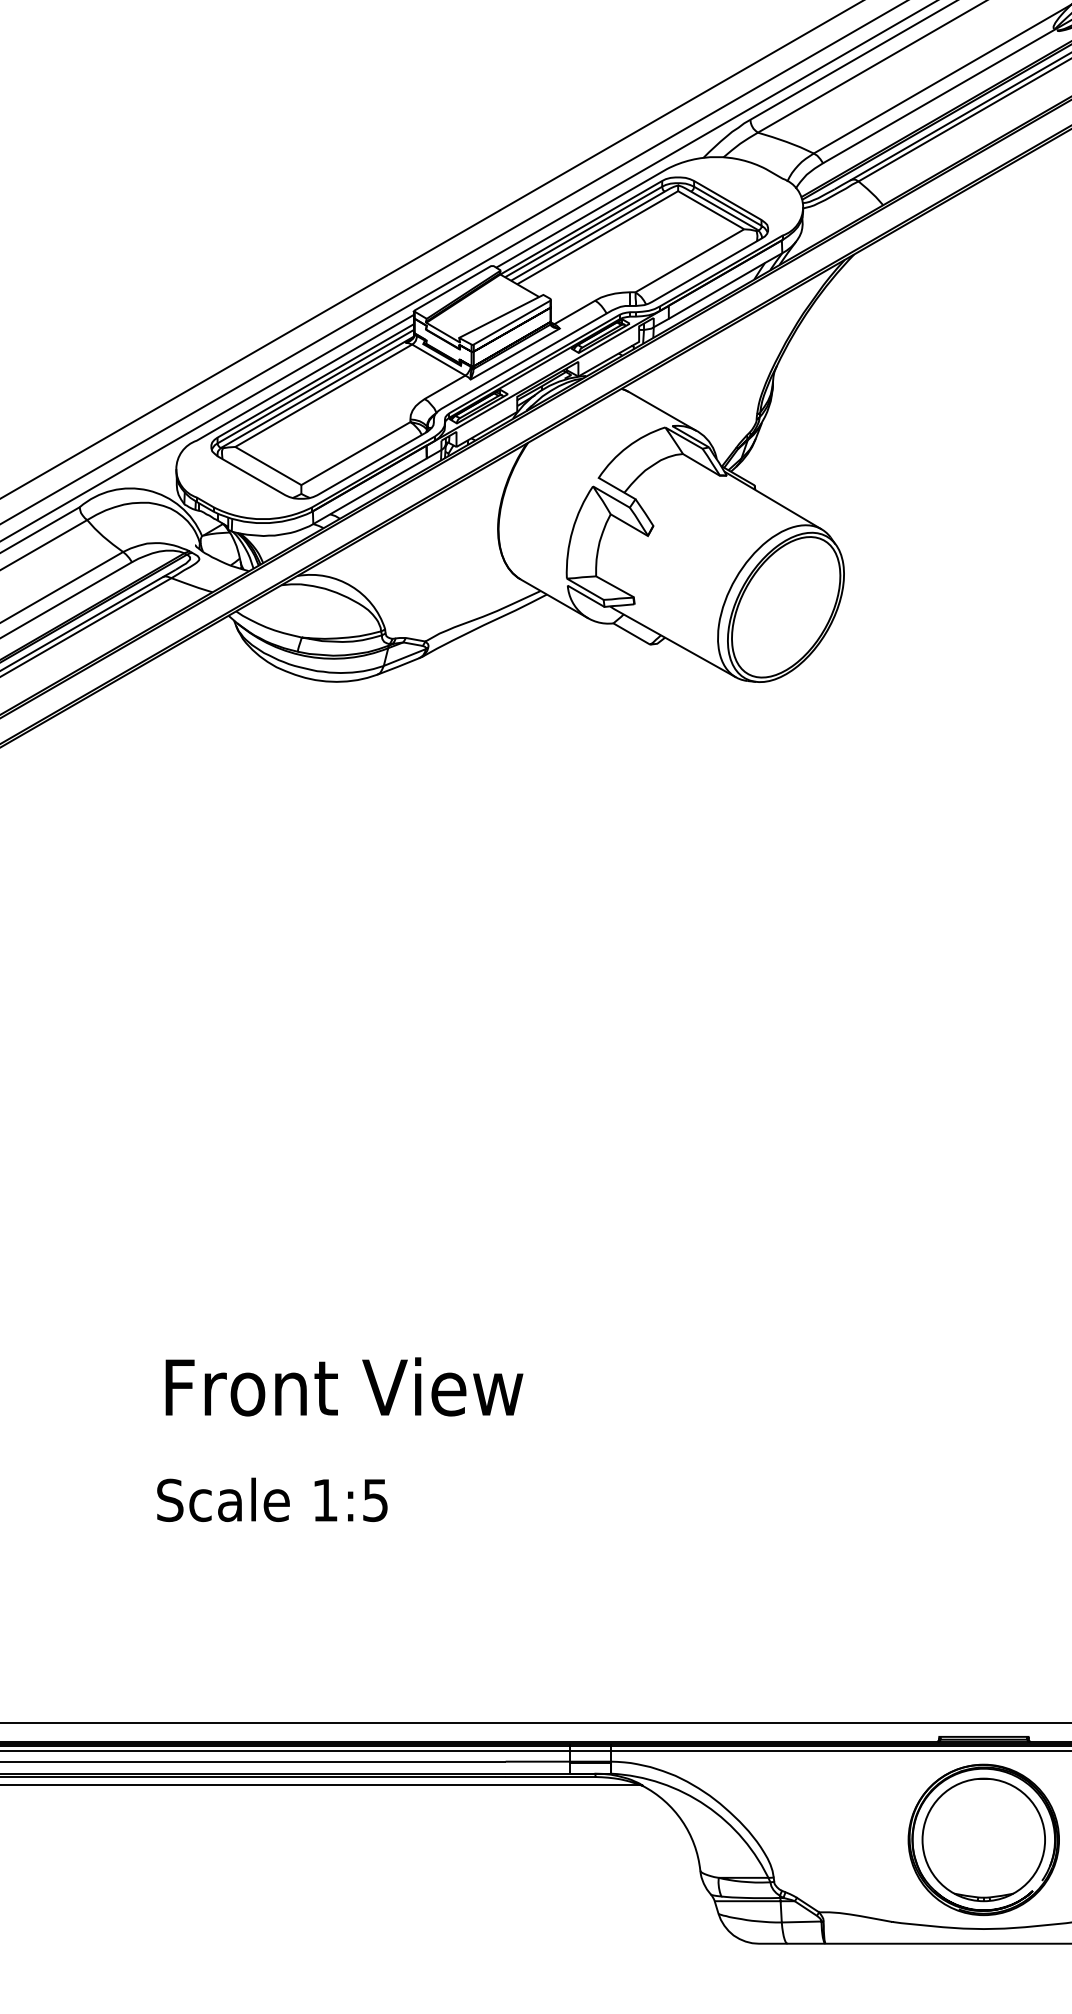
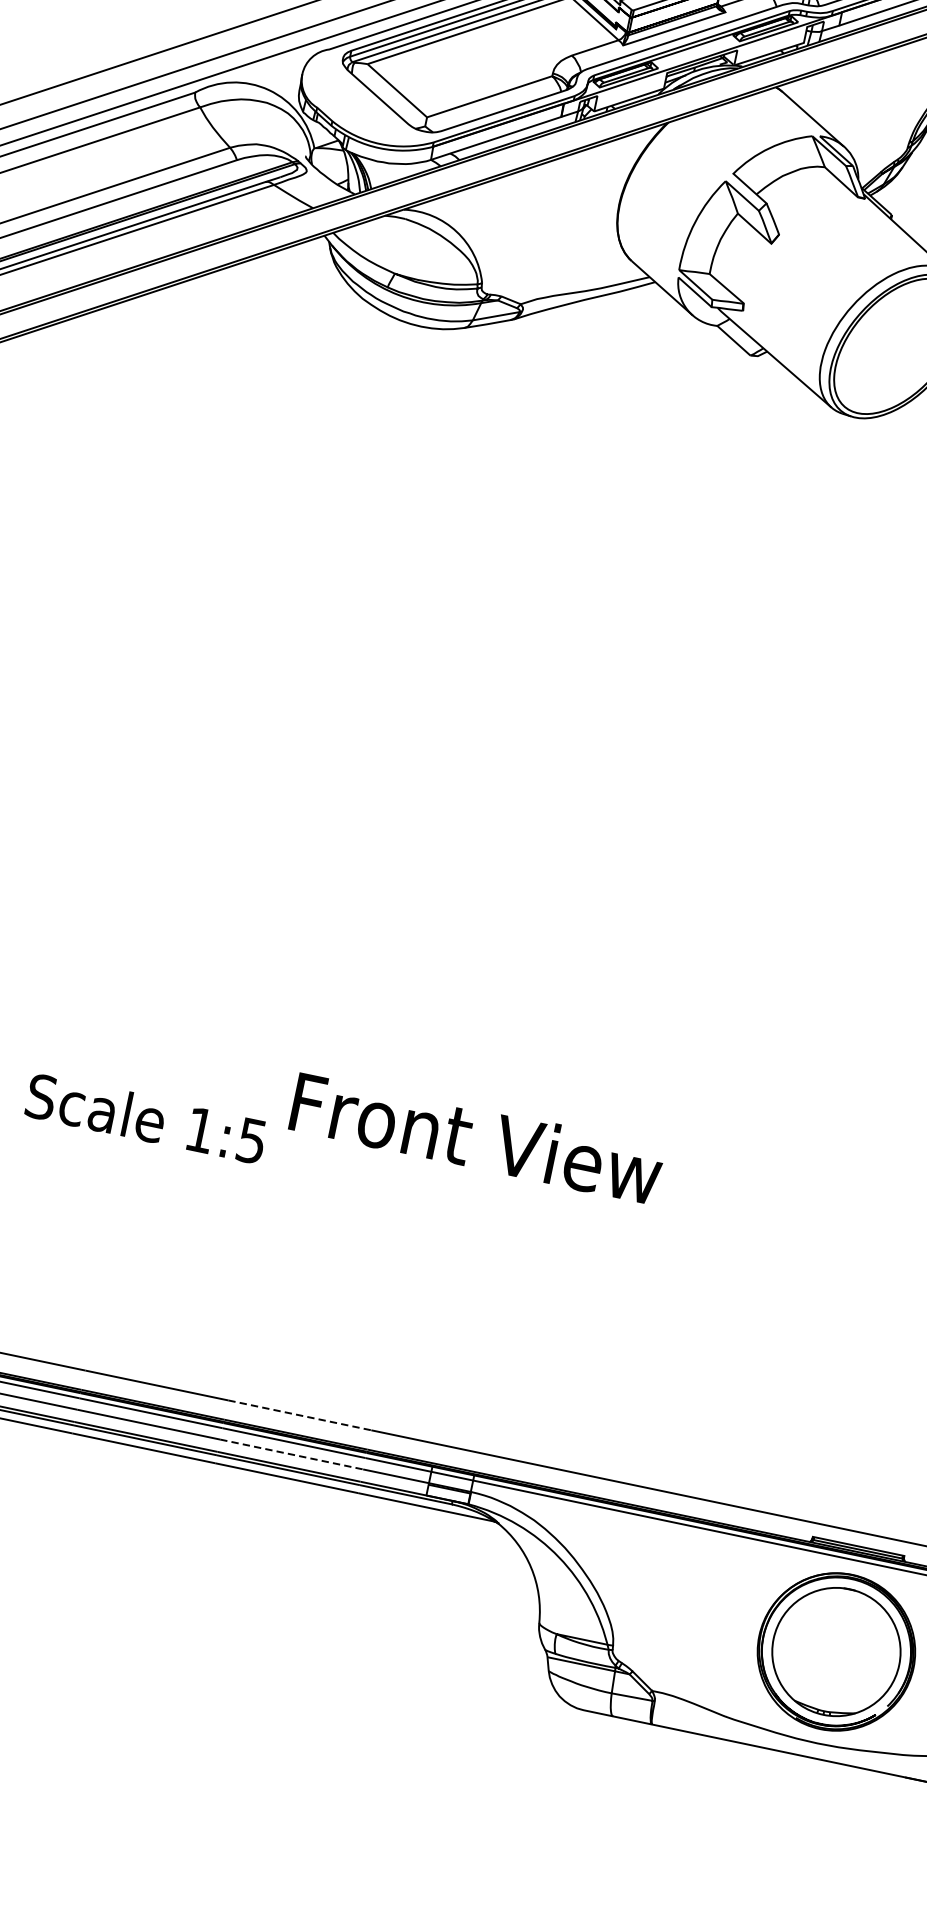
text: (344, 1386) -> (477, 1137), moved
text: (272, 1499) -> (146, 1118), moved
line: (435, 1723) -> (299, 1415), solid -> dashed
line: (435, 1761) -> (291, 1454), solid -> dashed

